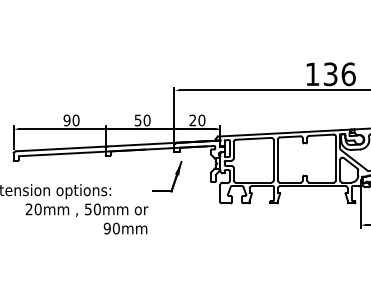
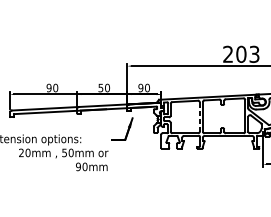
text: (330, 74) -> (241, 54), 136 -> 203
text: (192, 120) -> (140, 88), 20 -> 90
line: (273, 159) -> (199, 116), solid -> dashed

